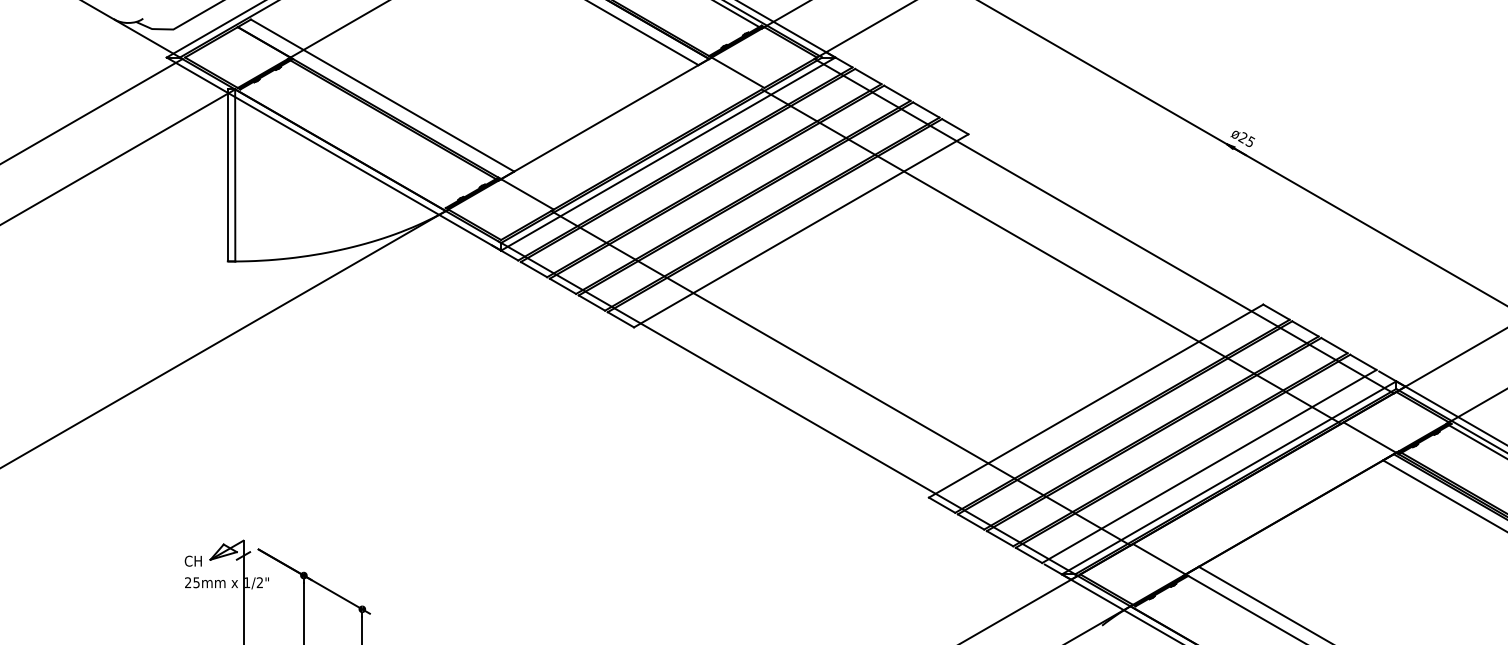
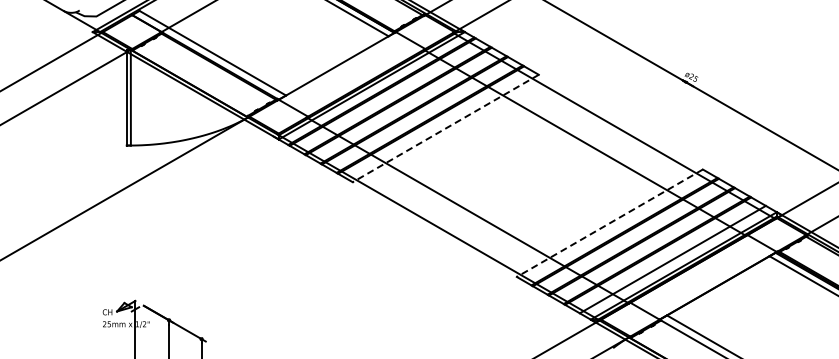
line: (800, 230) -> (445, 128), solid -> dashed
line: (1095, 401) -> (609, 223), solid -> dashed

